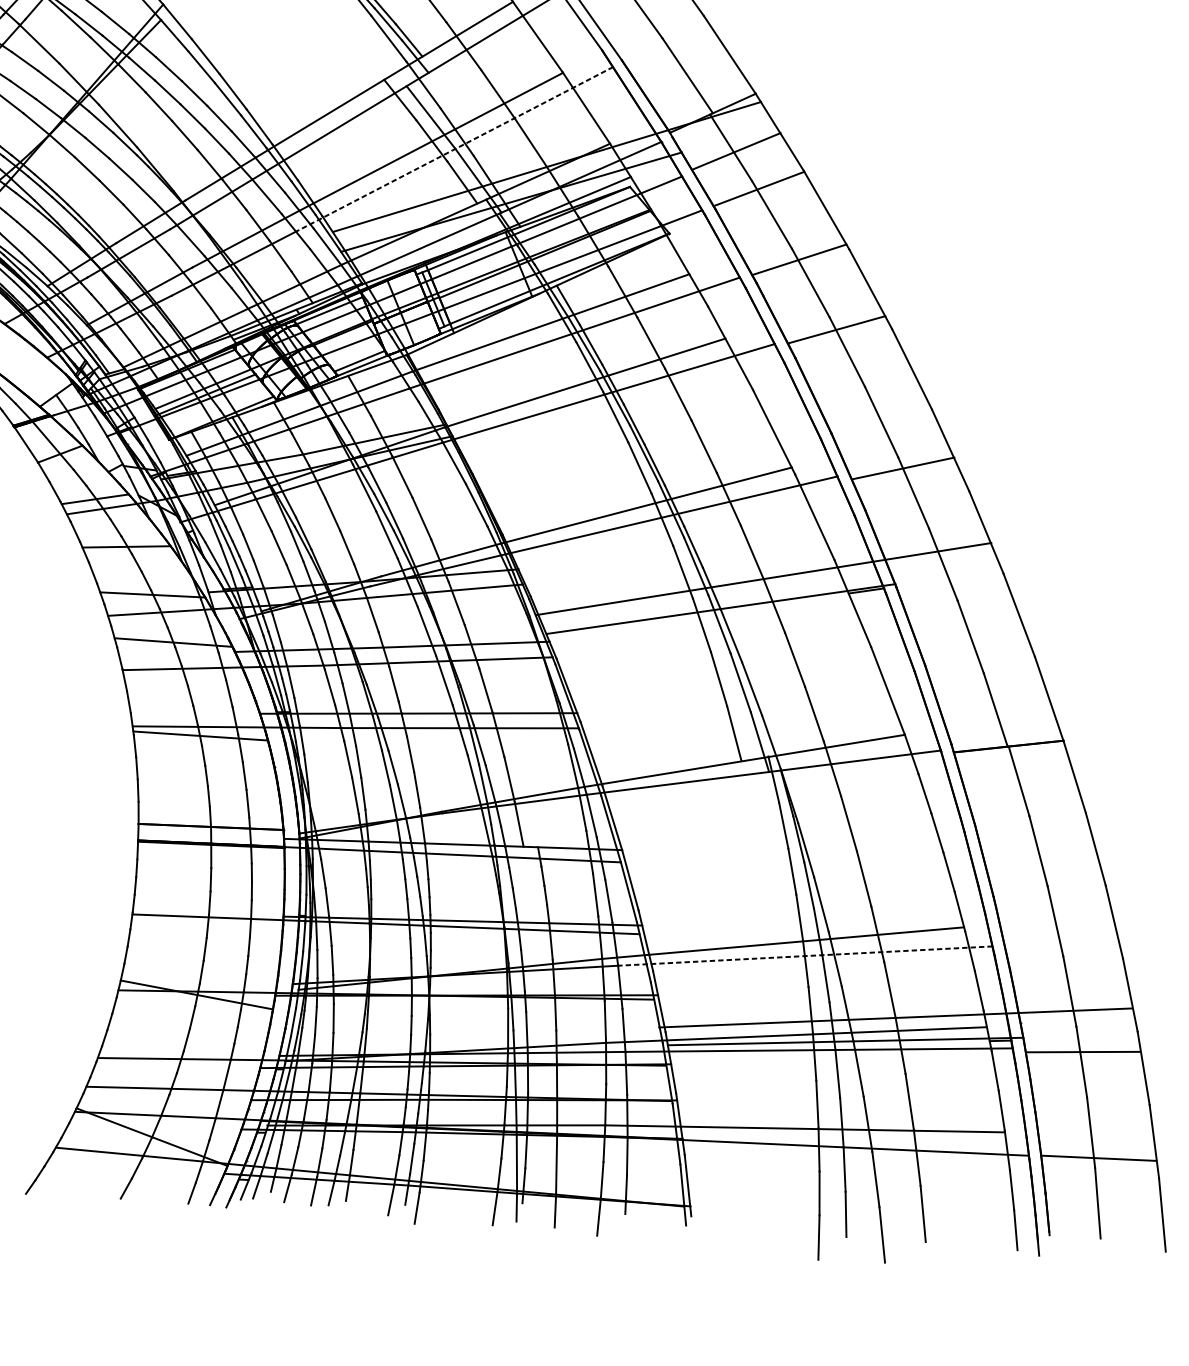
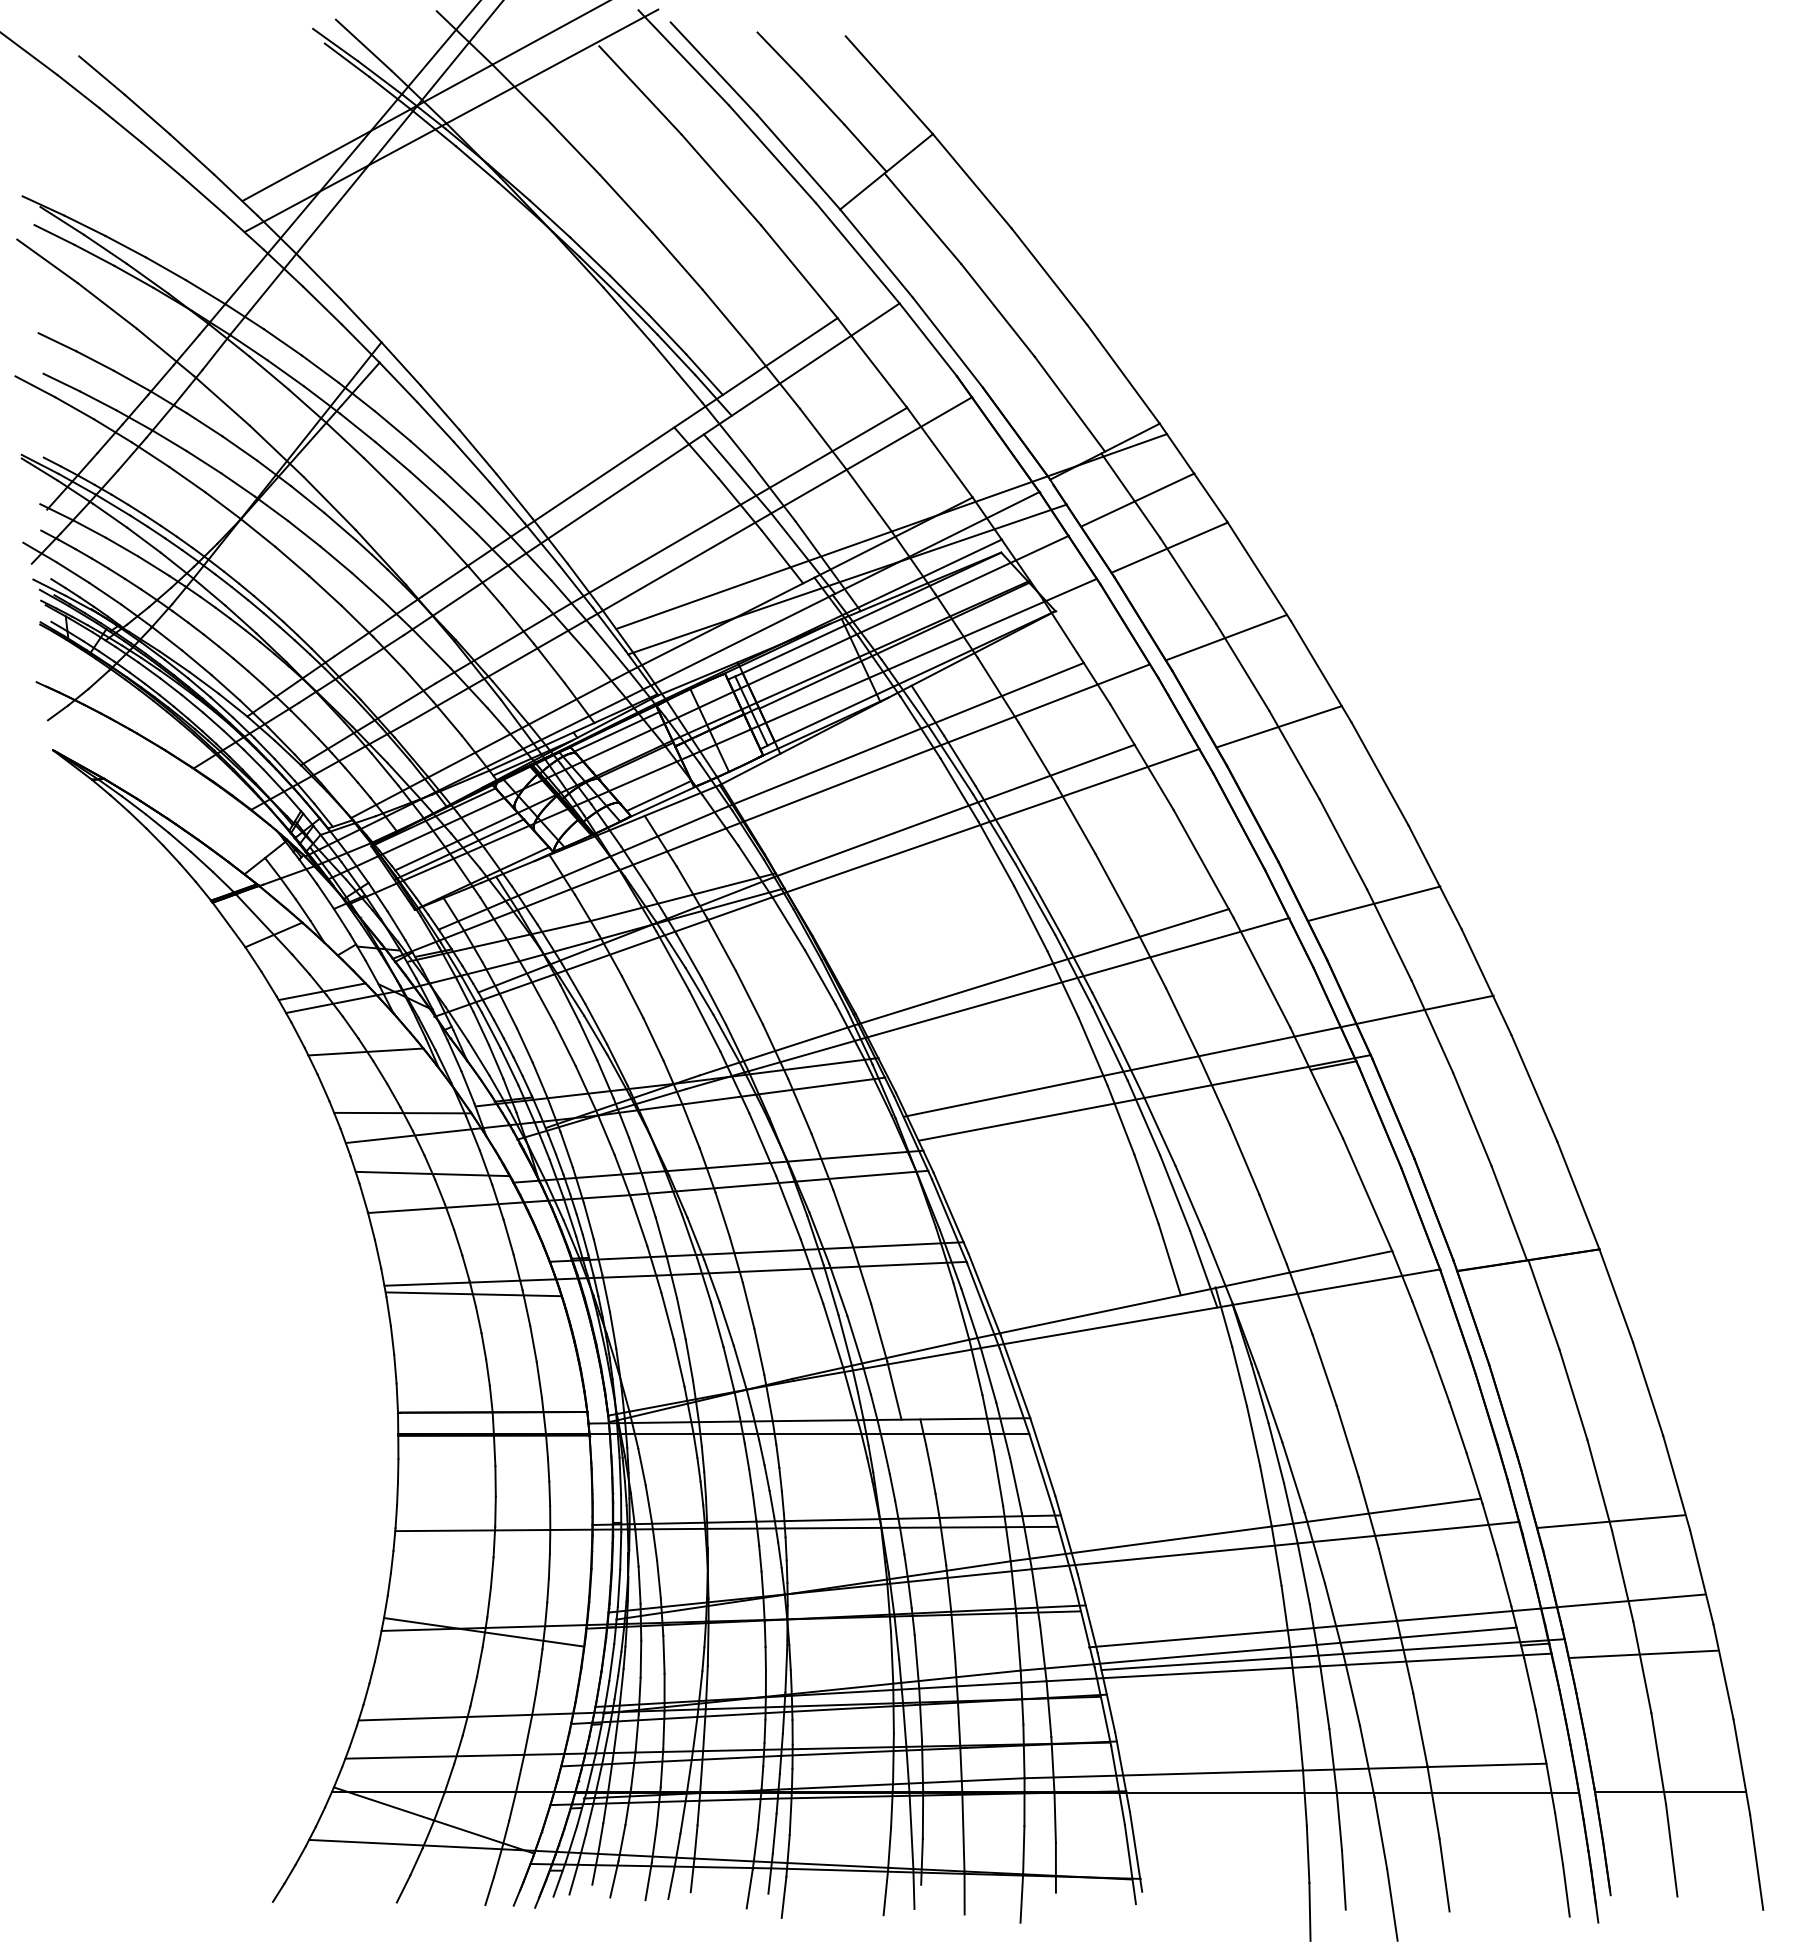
line: (454, 149) -> (769, 514), dashed -> solid
line: (1062, 949) -> (1610, 1521), added
line: (805, 956) -> (1275, 1545), dashed -> solid

